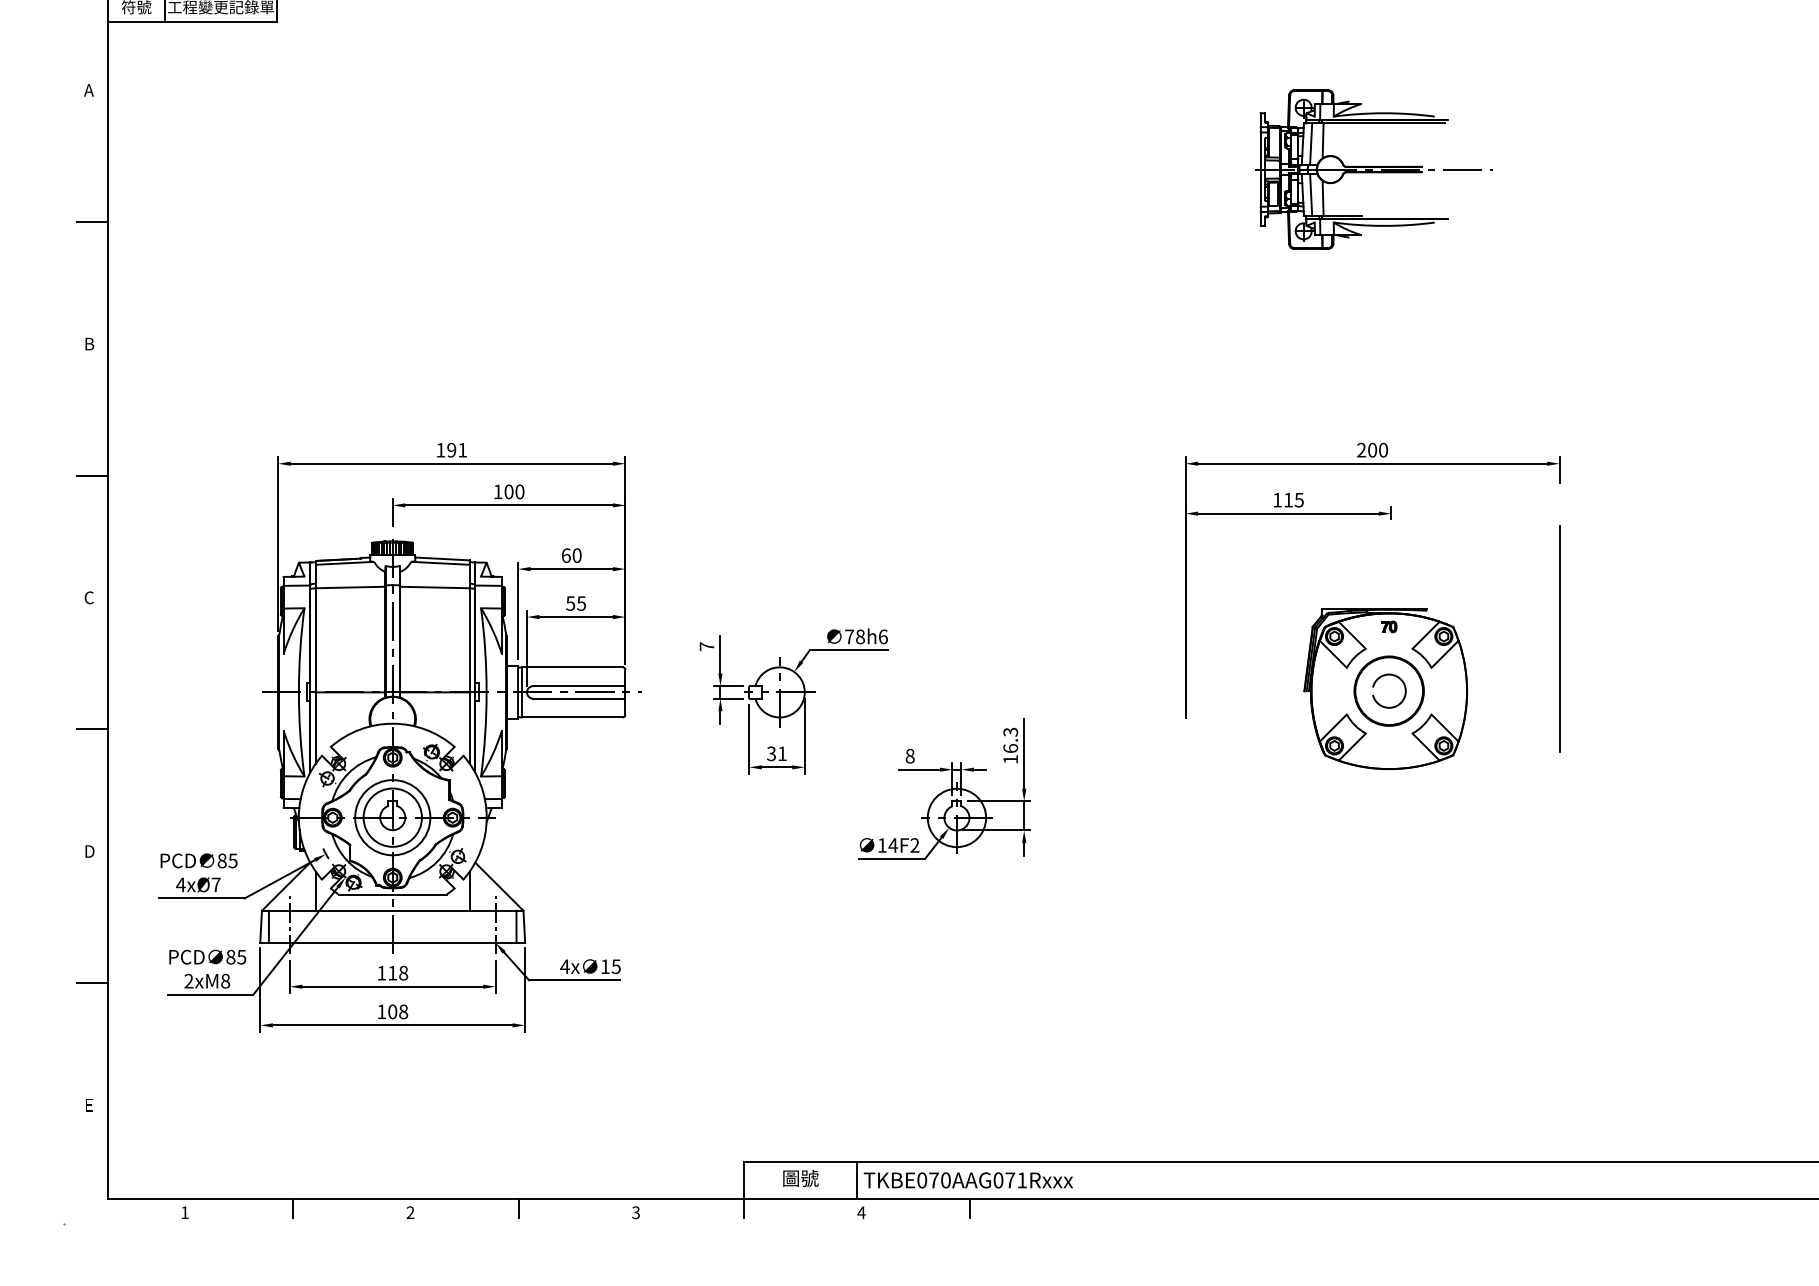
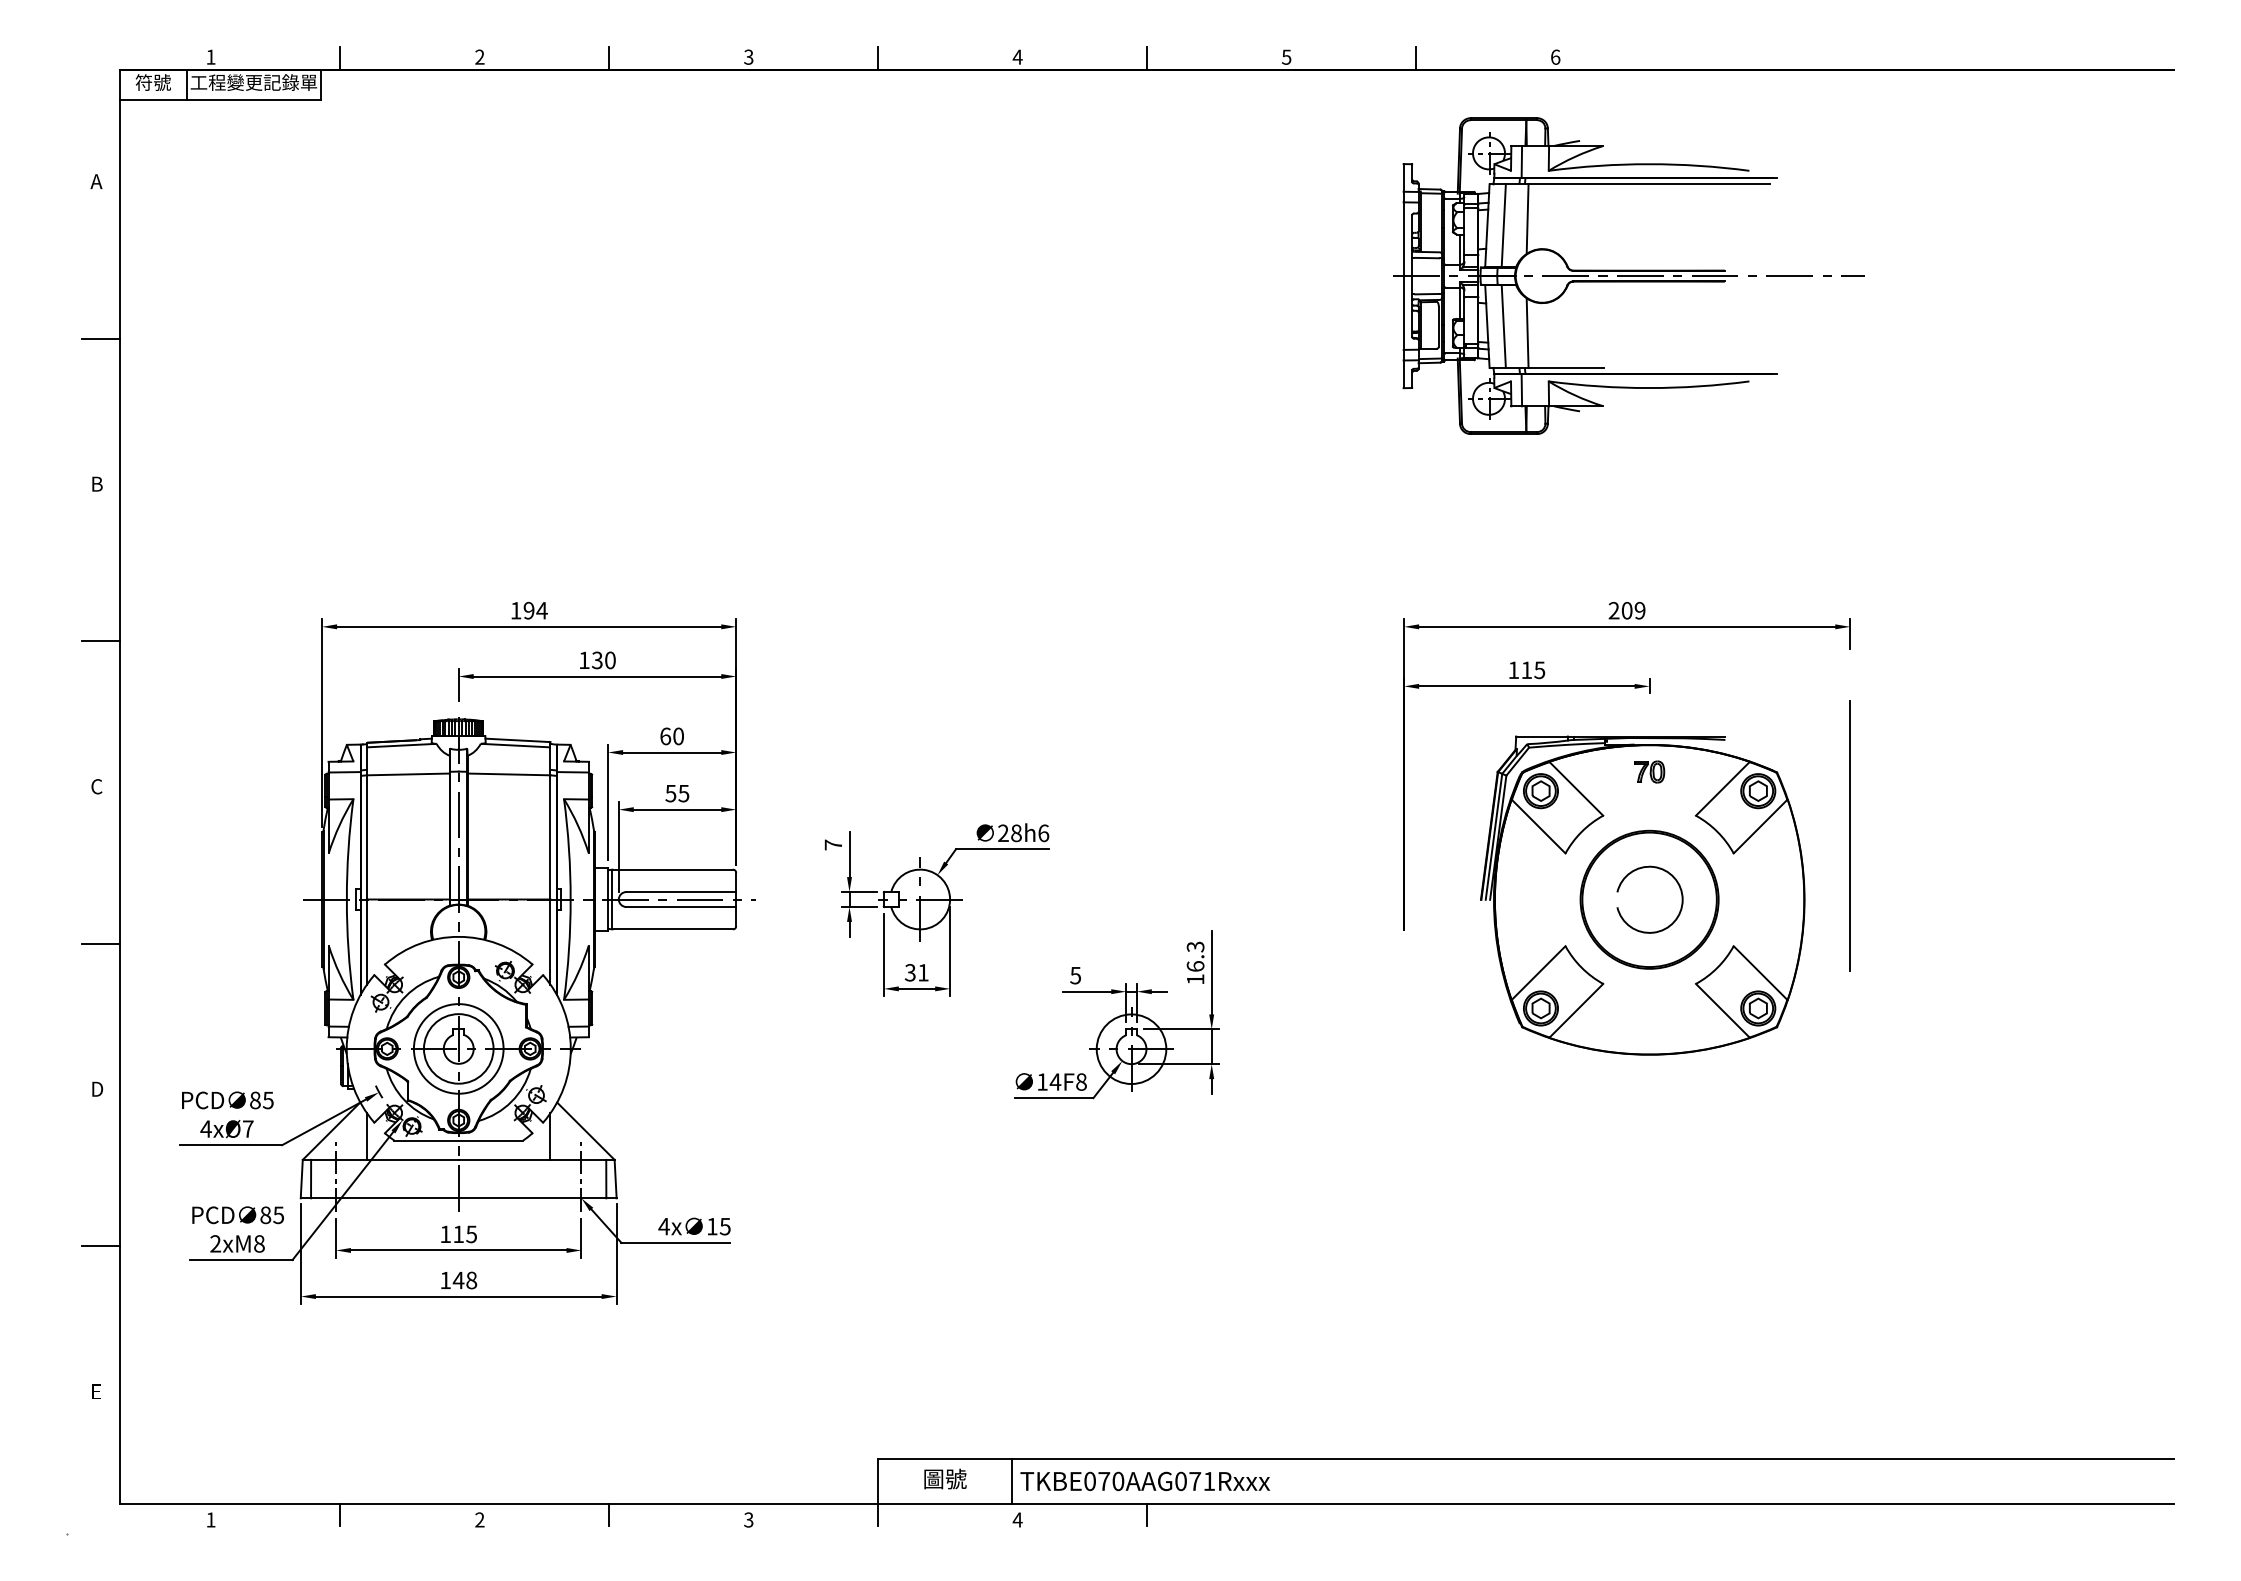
part: (1373, 169) -> (1628, 275), size x1.67
text: (462, 450) -> (541, 610), 191 -> 194
text: (1382, 450) -> (1639, 610), 200 -> 209
text: (509, 491) -> (597, 660), 100 -> 130
text: (849, 636) -> (1003, 832), 78h6 -> 28h6
part: (1385, 689) -> (1642, 895), size x1.67
text: (909, 756) -> (1075, 975), 8 -> 5
text: (915, 845) -> (1081, 1081), 14F2 -> 14F8
text: (403, 972) -> (471, 1233), 118 -> 115
text: (392, 1011) -> (458, 1280), 108 -> 148

